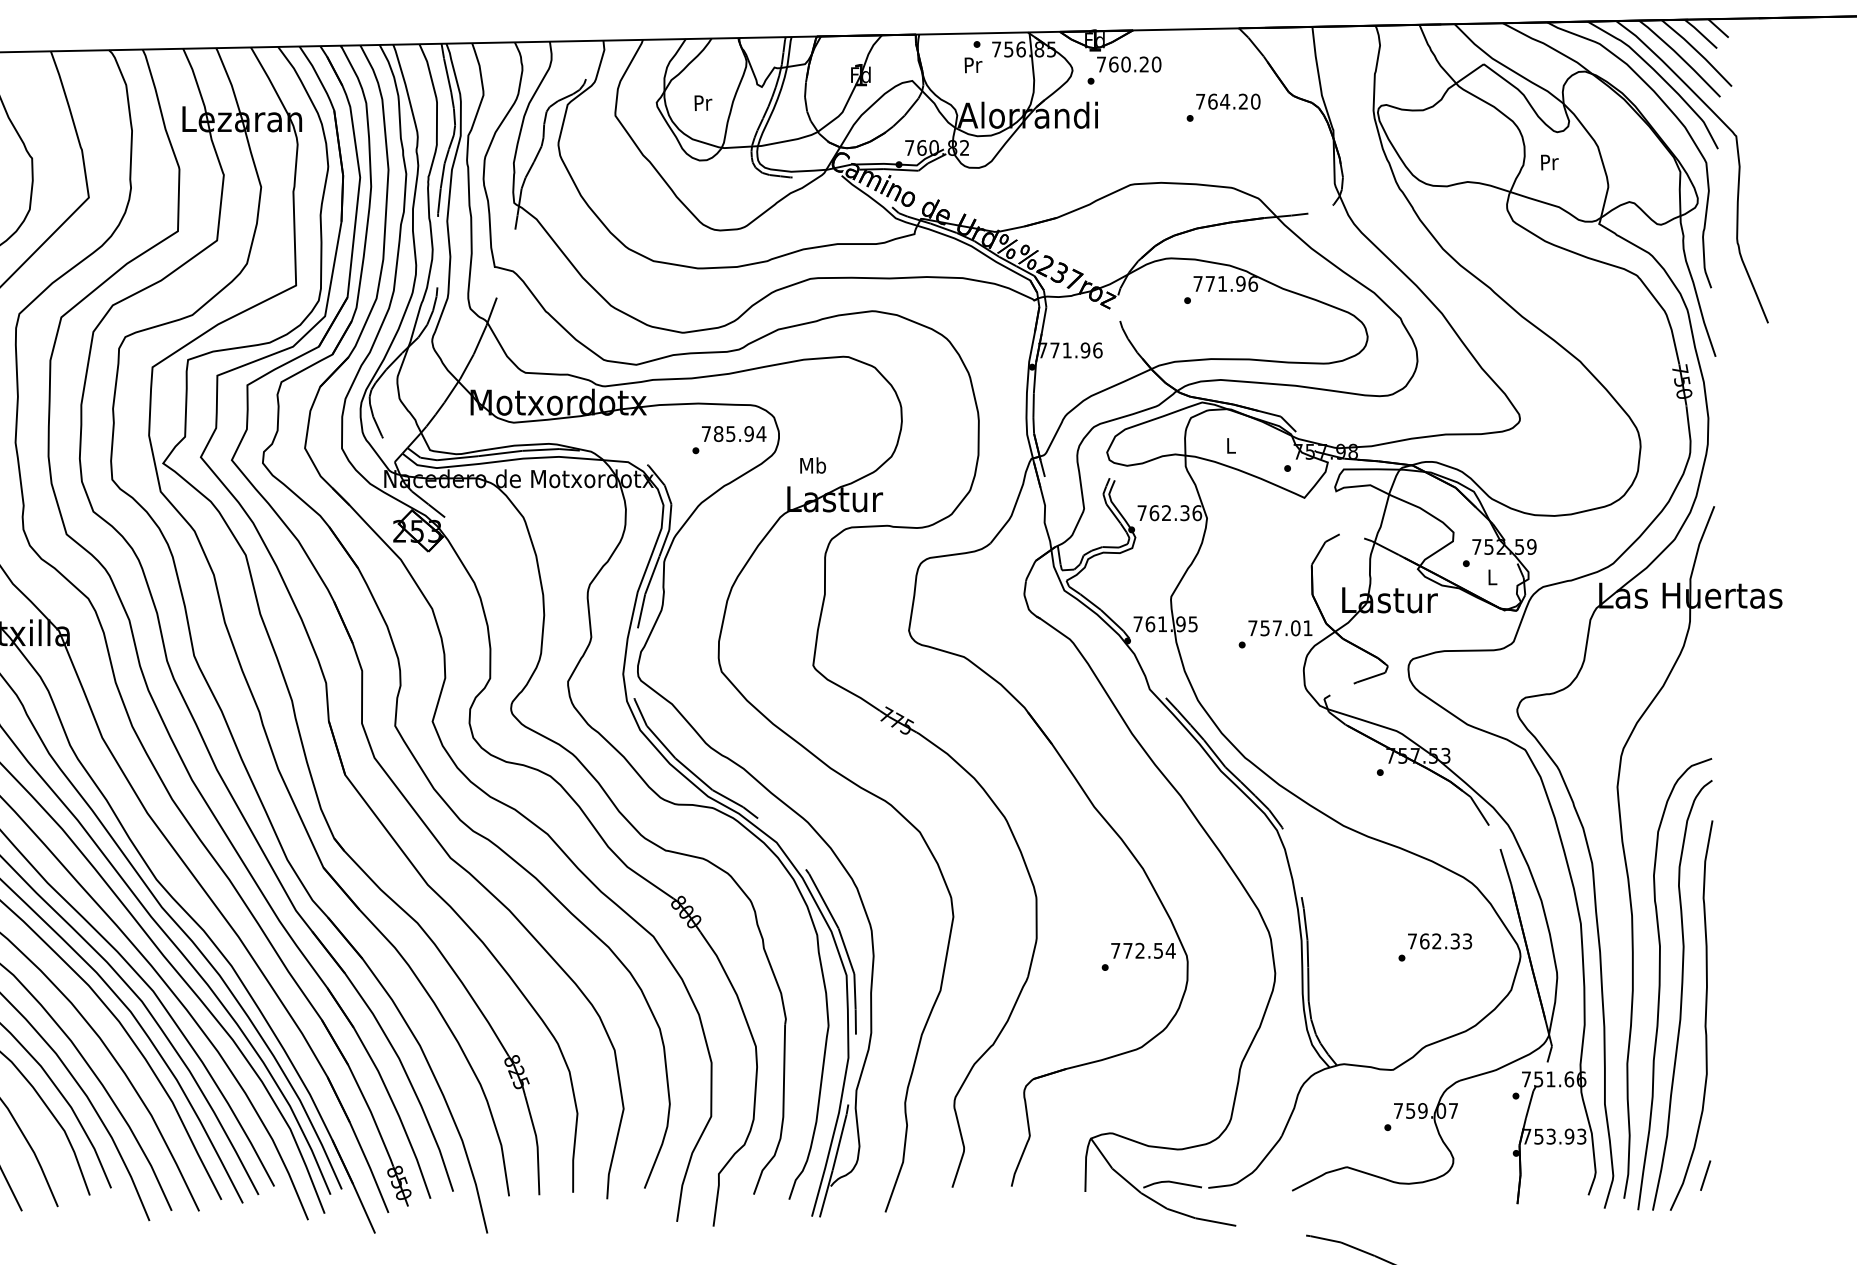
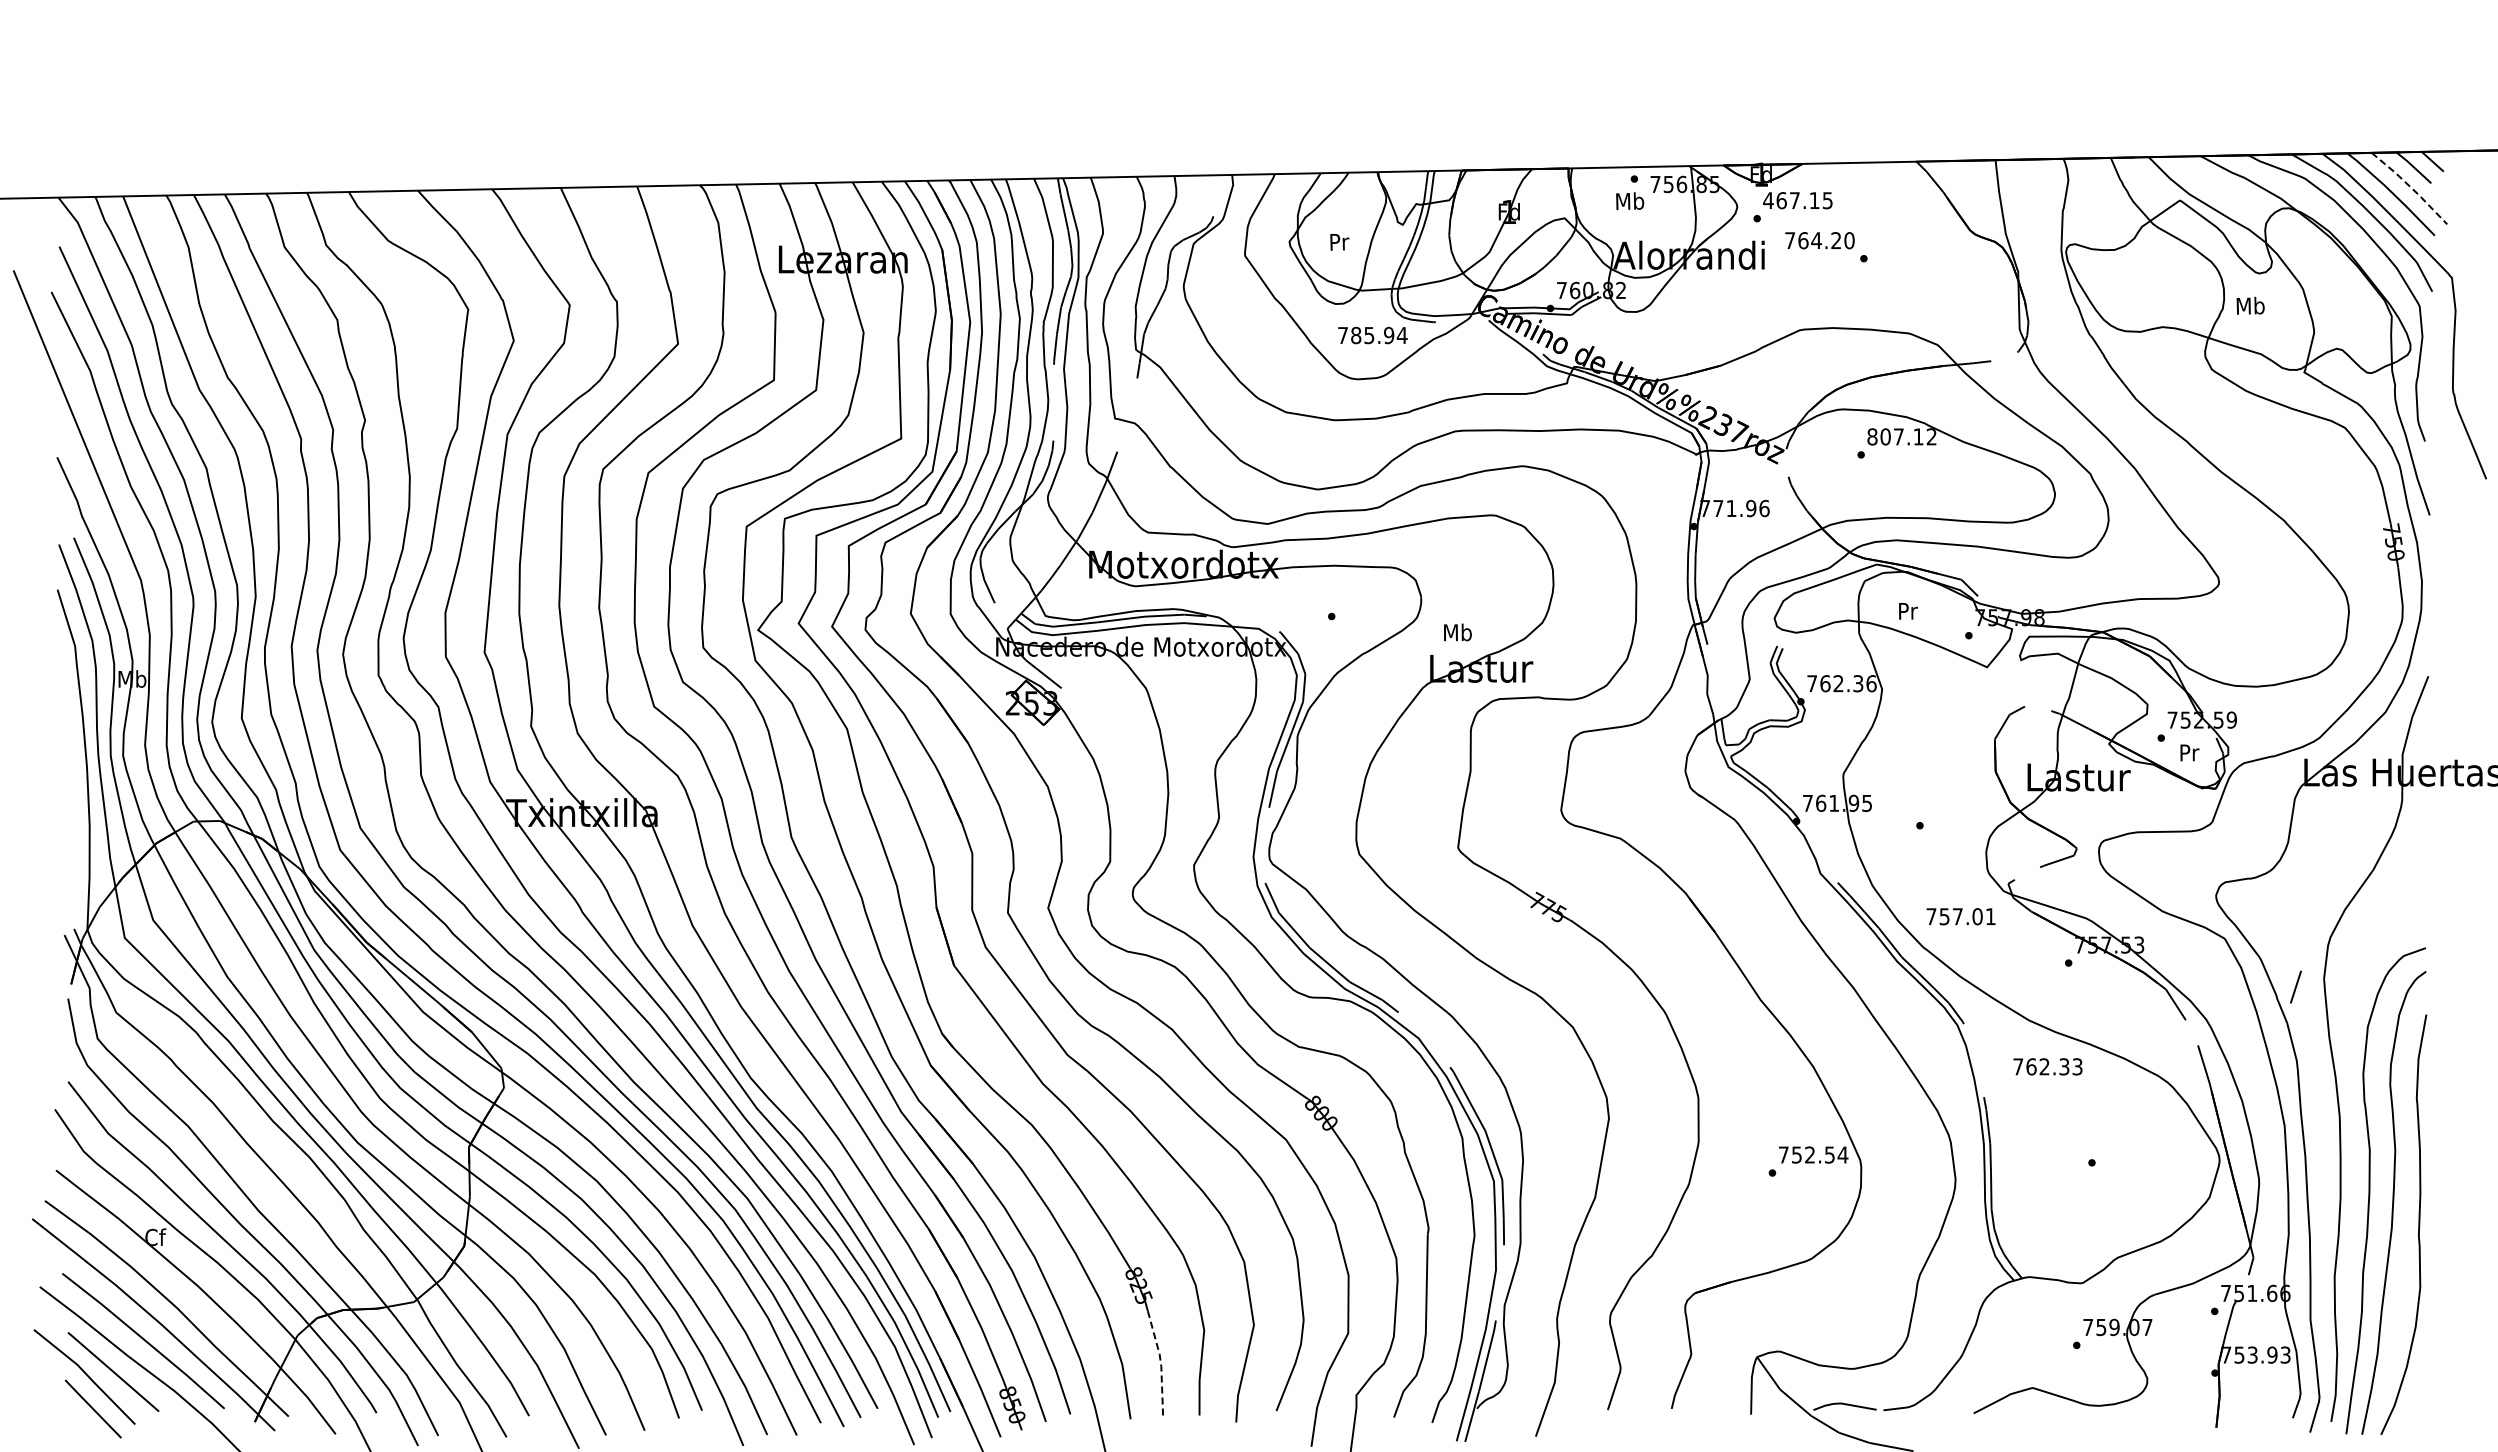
line: (1697, 52) -> (2410, 187), solid -> dashed
text: (1128, 64) -> (1797, 200), 760.20 -> 467.15
text: (973, 65) -> (1630, 201), Pr -> Mb
text: (1227, 101) -> (1819, 240), moved
text: (1549, 161) -> (2250, 305), Pr -> Mb
text: (1225, 283) -> (1902, 436), 771.96 -> 807.12
text: (733, 434) -> (1372, 335), moved
text: (1231, 446) -> (1908, 611), L -> Pr
text: (1492, 577) -> (2189, 752), L -> Pr
text: (1279, 628) -> (1960, 916), moved
text: (1439, 941) -> (2047, 1066), moved
text: (1127, 950) -> (1796, 1154), 772.54 -> 752.54
line: (536, 1144) -> (1160, 1363), solid -> dashed
line: (1705, 1175) -> (2295, 986), moved

